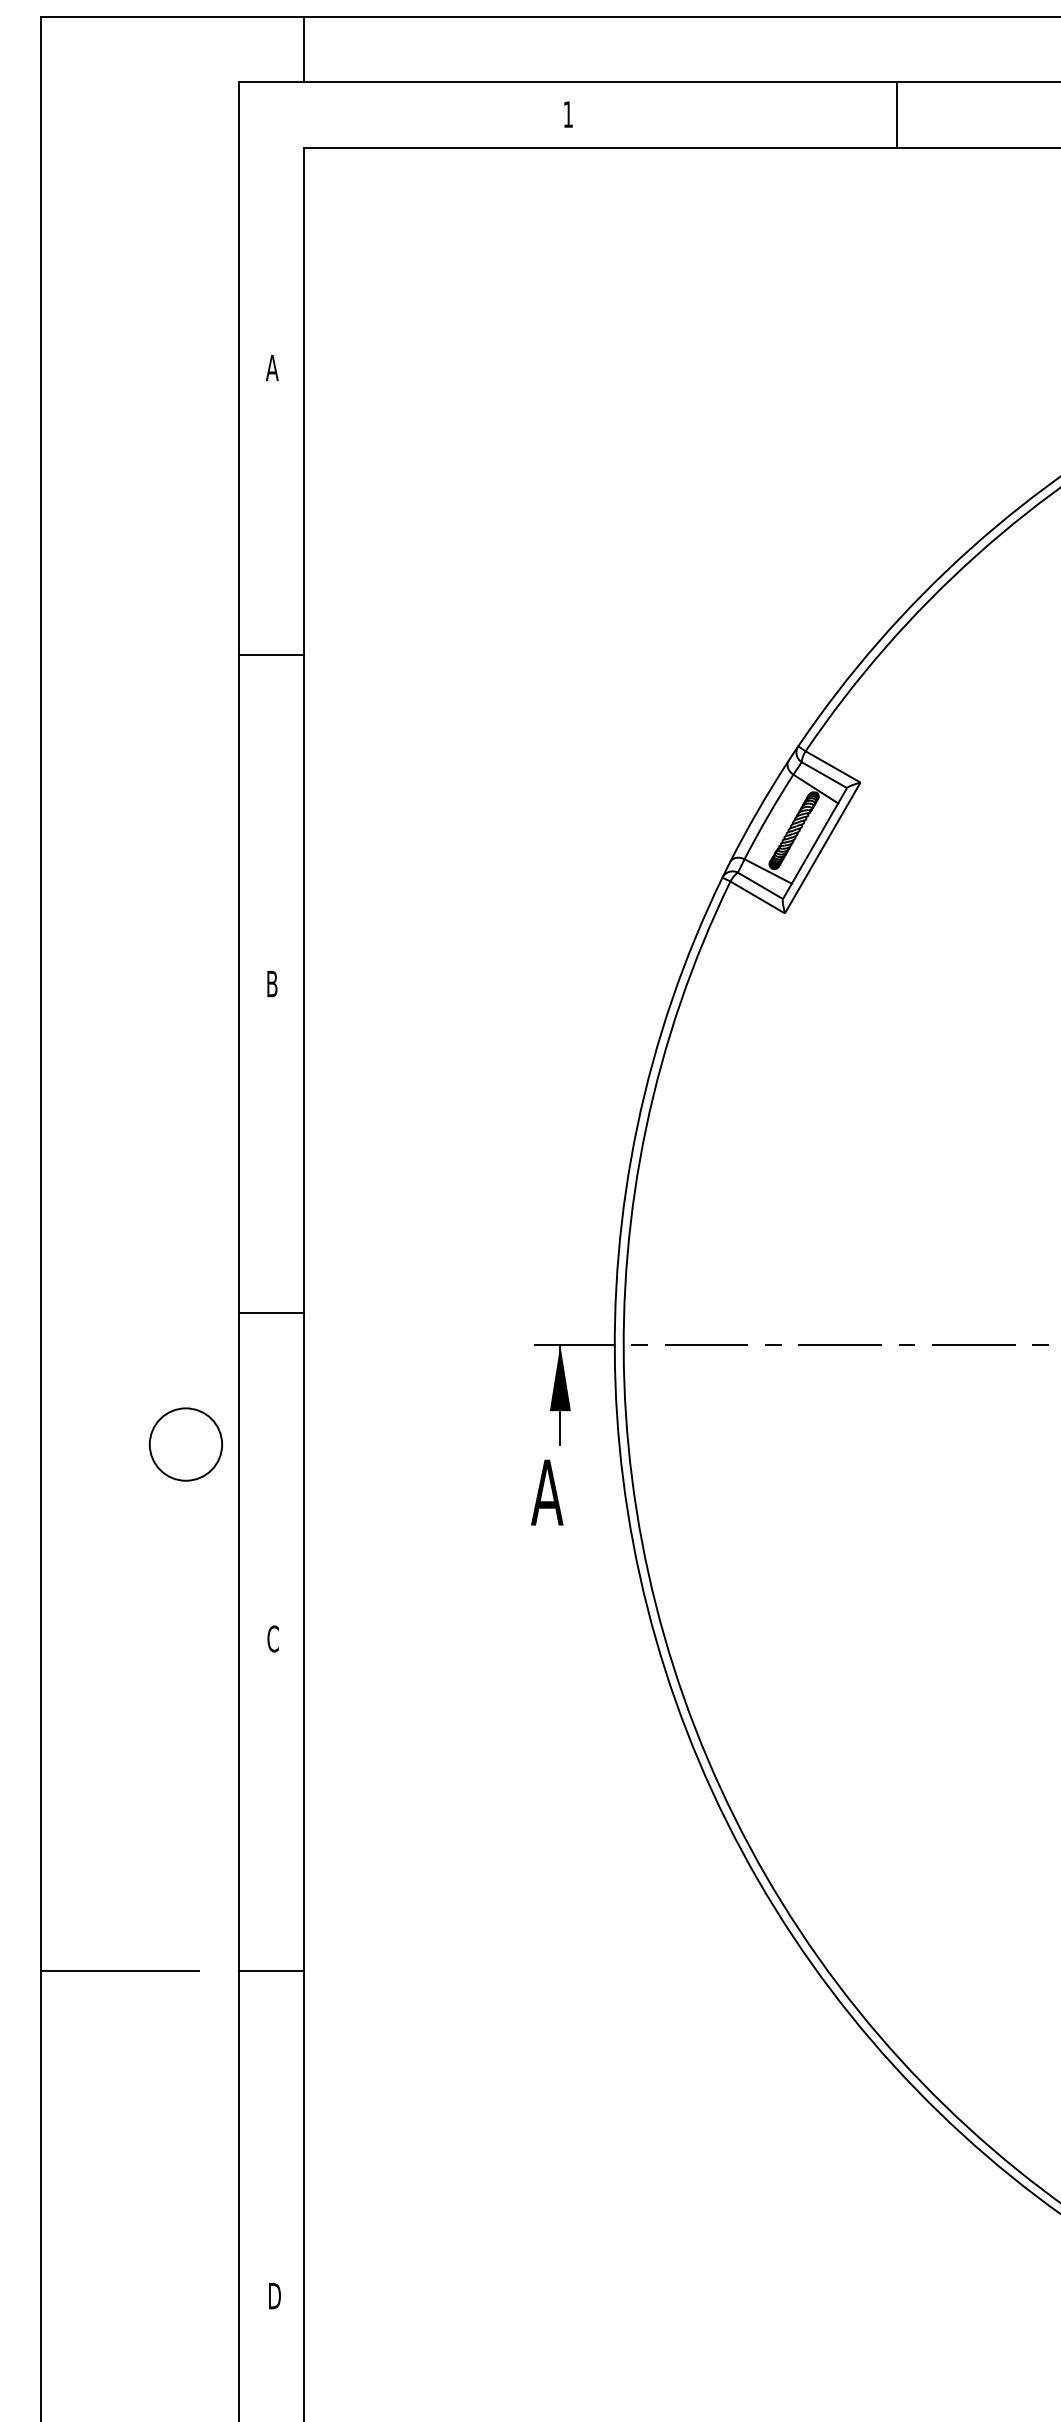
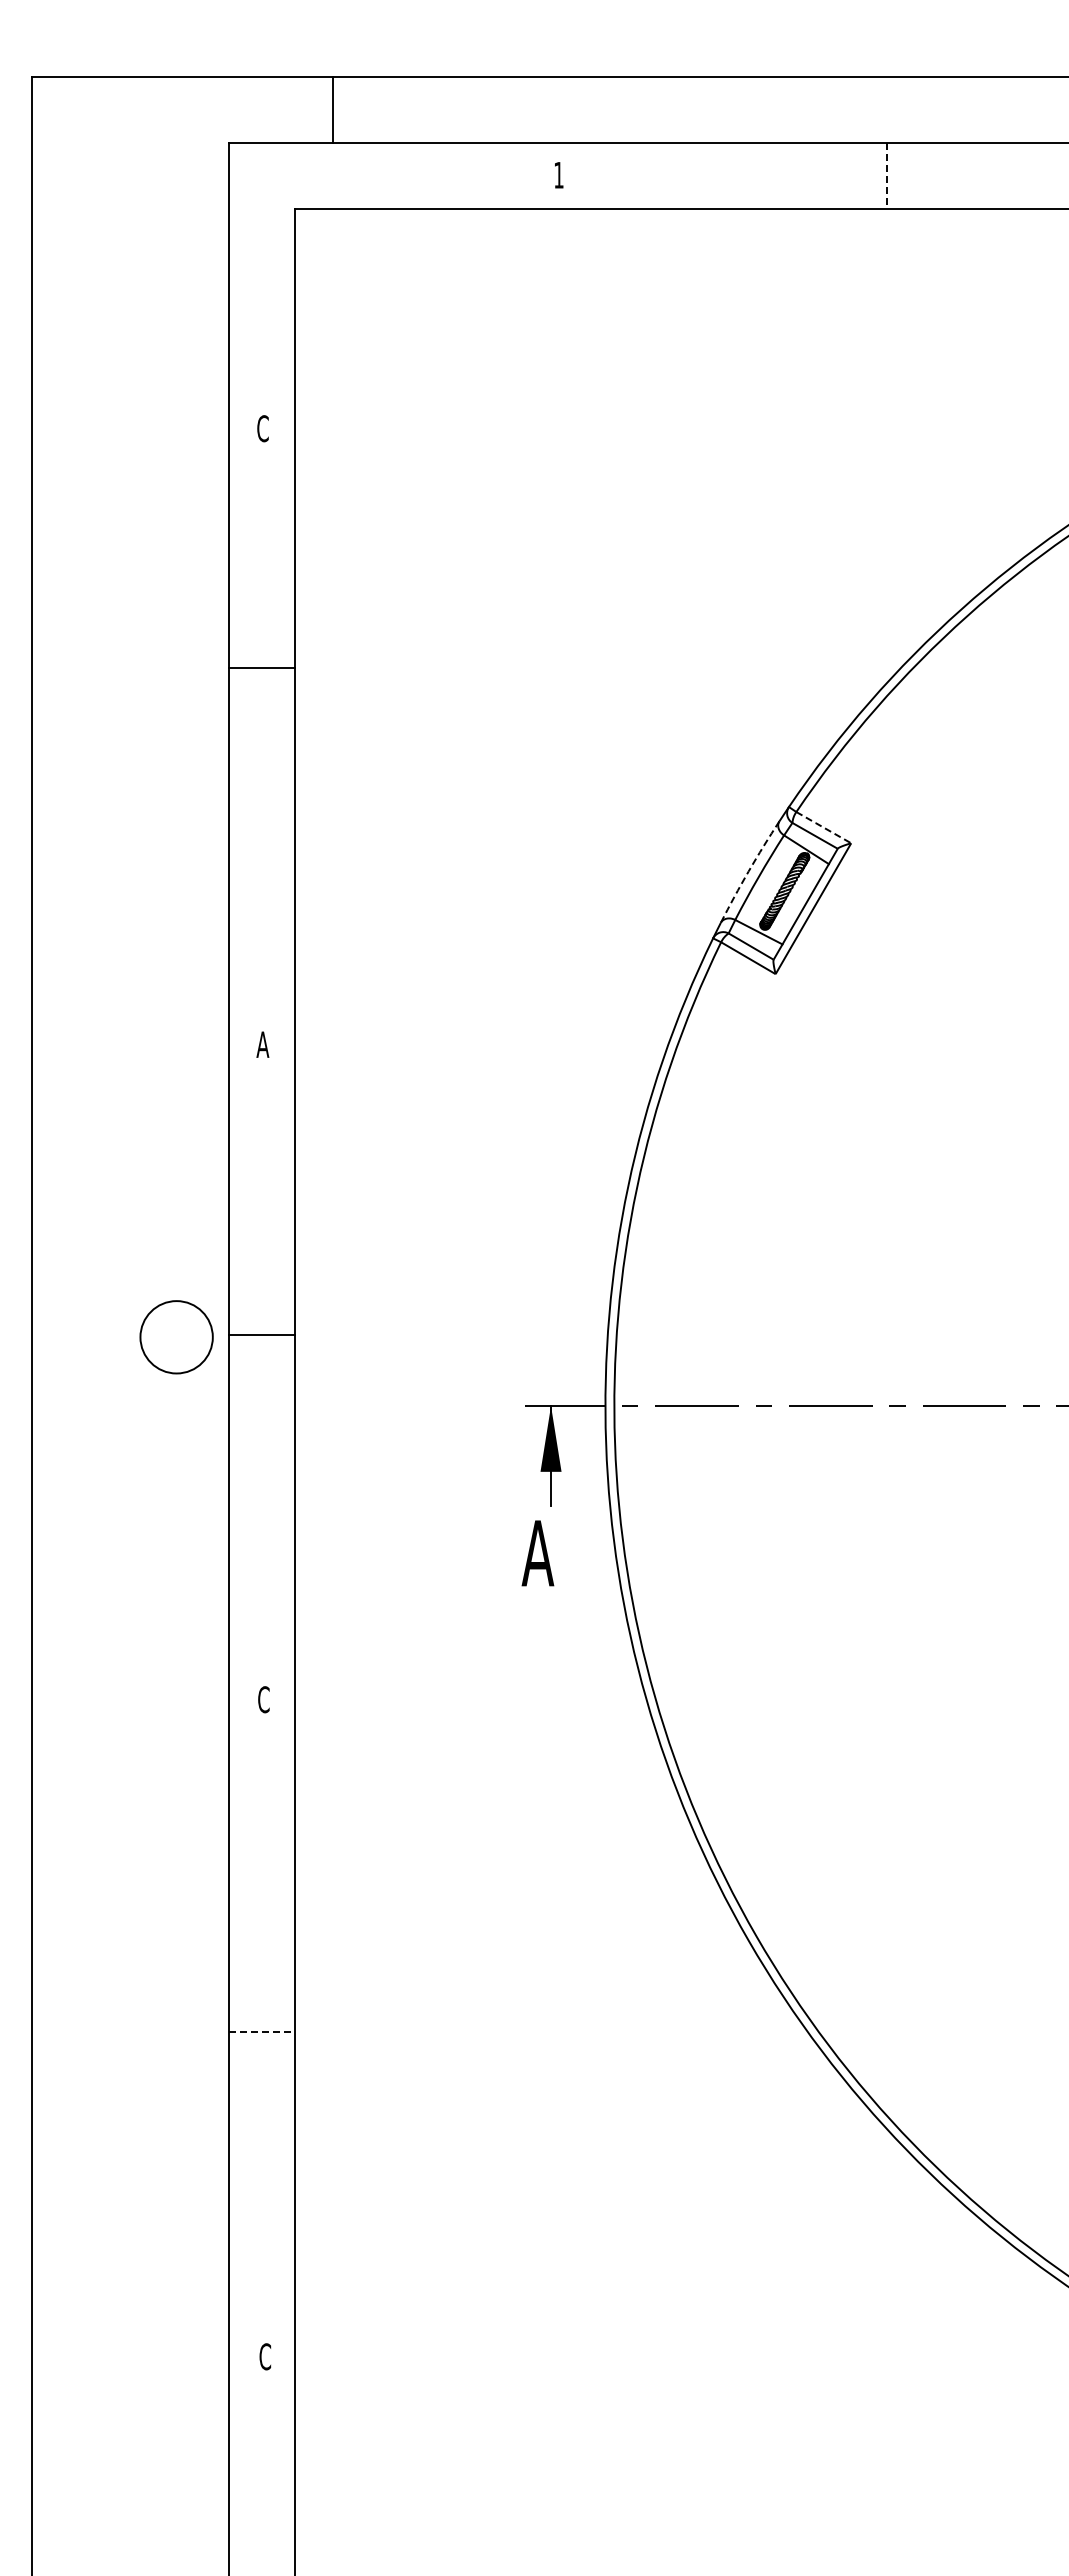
line: (304, 49) -> (333, 110), moved
line: (896, 114) -> (887, 175), solid -> dashed
text: (271, 367) -> (262, 428), A -> C
line: (271, 654) -> (262, 667), moved
line: (832, 766) -> (823, 827), solid -> dashed
arc: (757, 810) -> (748, 871), solid -> dashed
text: (271, 983) -> (262, 1044), B -> A
line: (271, 1312) -> (262, 1334), moved
circle: (185, 1444) -> (176, 1337), moved
line: (119, 1970) -> (110, 2031), removed
line: (271, 1970) -> (262, 2031), solid -> dashed
text: (274, 2295) -> (265, 2356), D -> C

